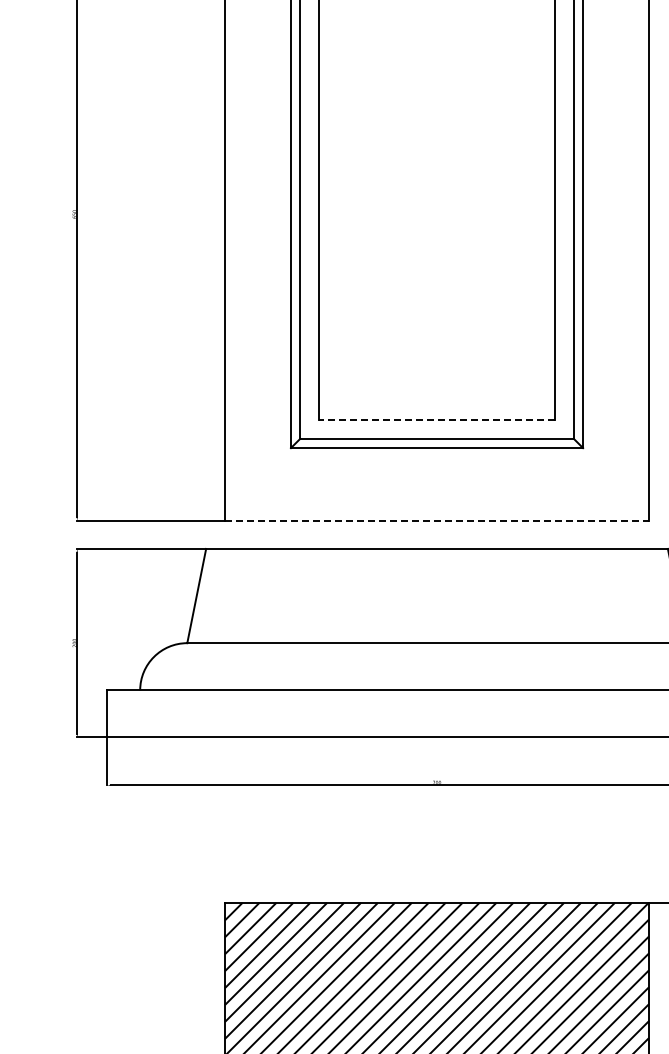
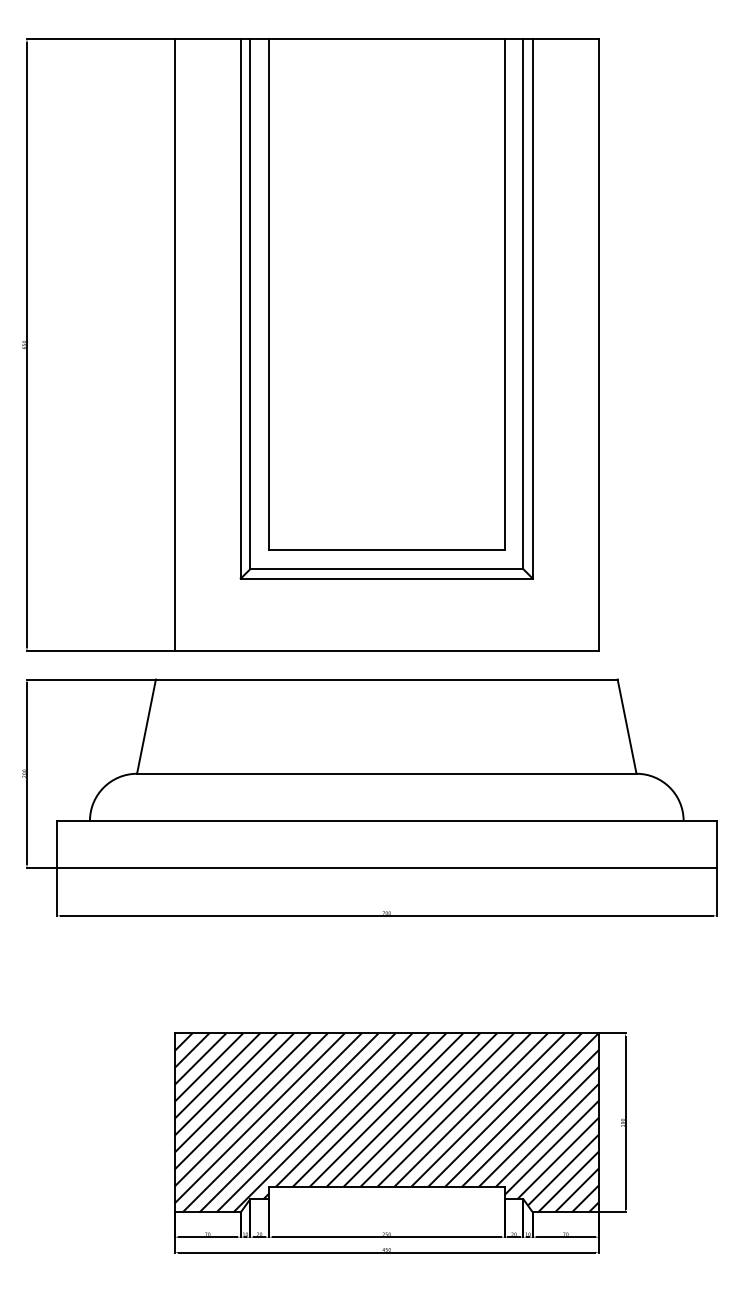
line: (436, 419) -> (386, 550), dashed -> solid
line: (437, 520) -> (387, 651), dashed -> solid

